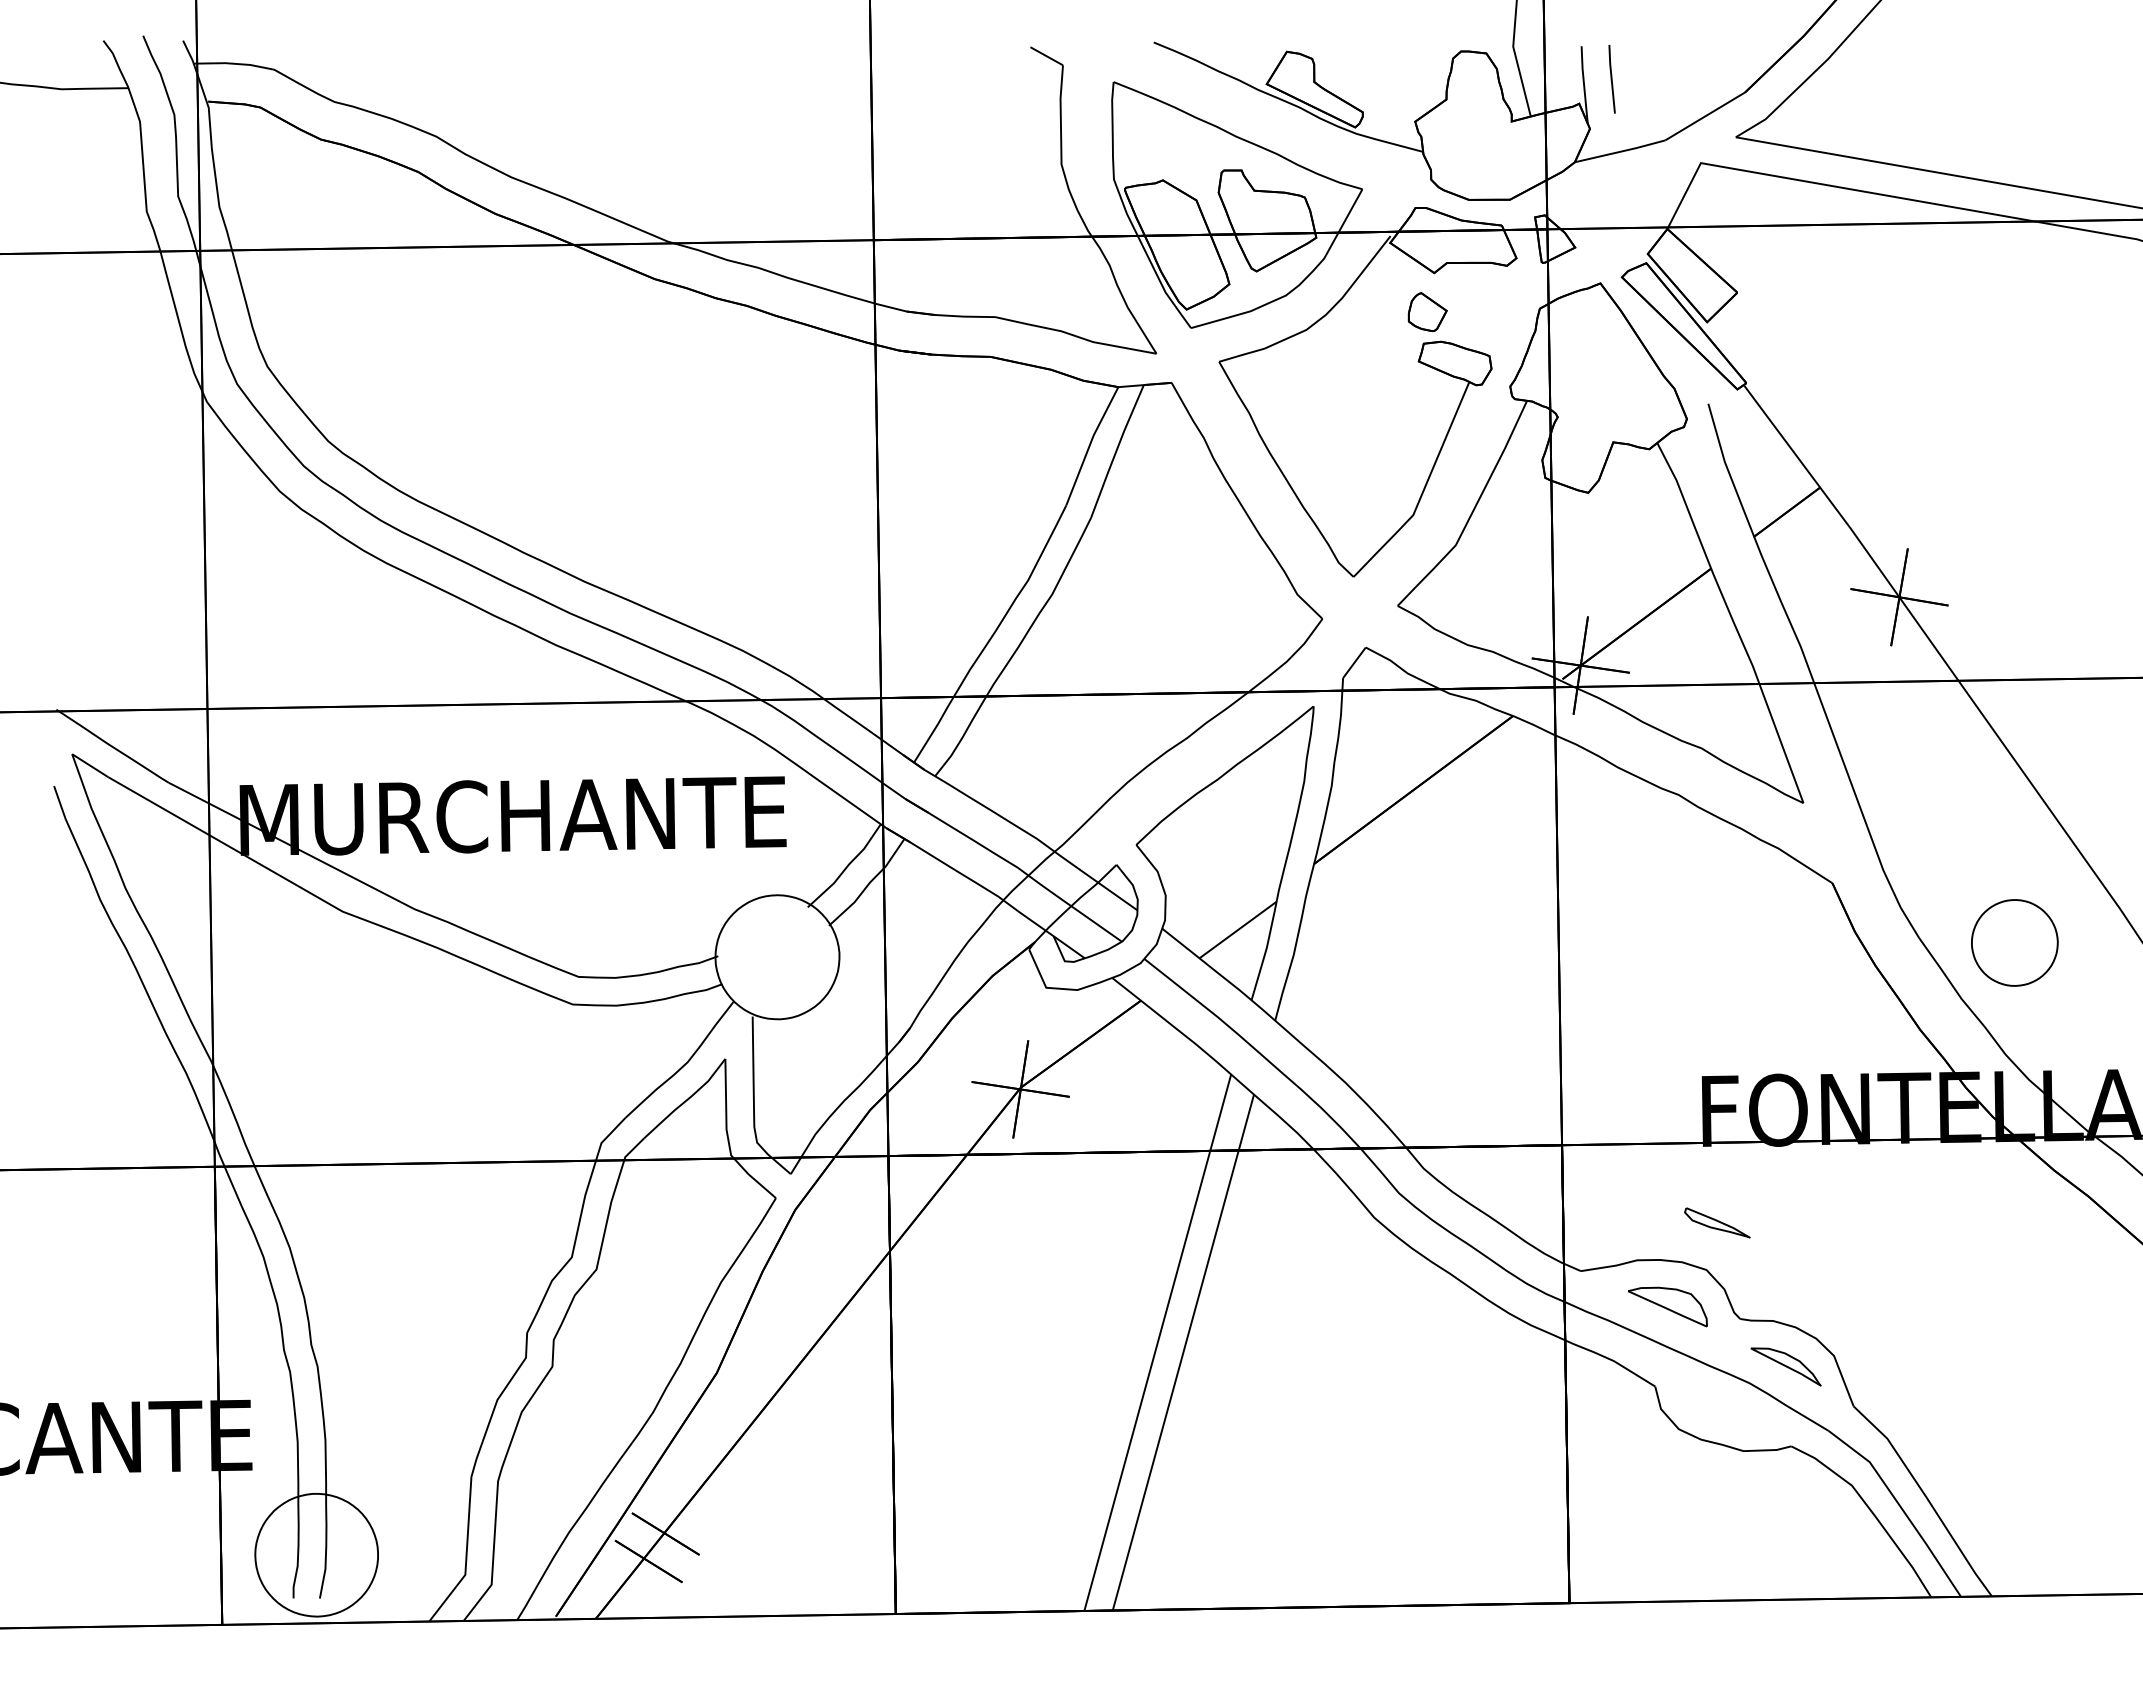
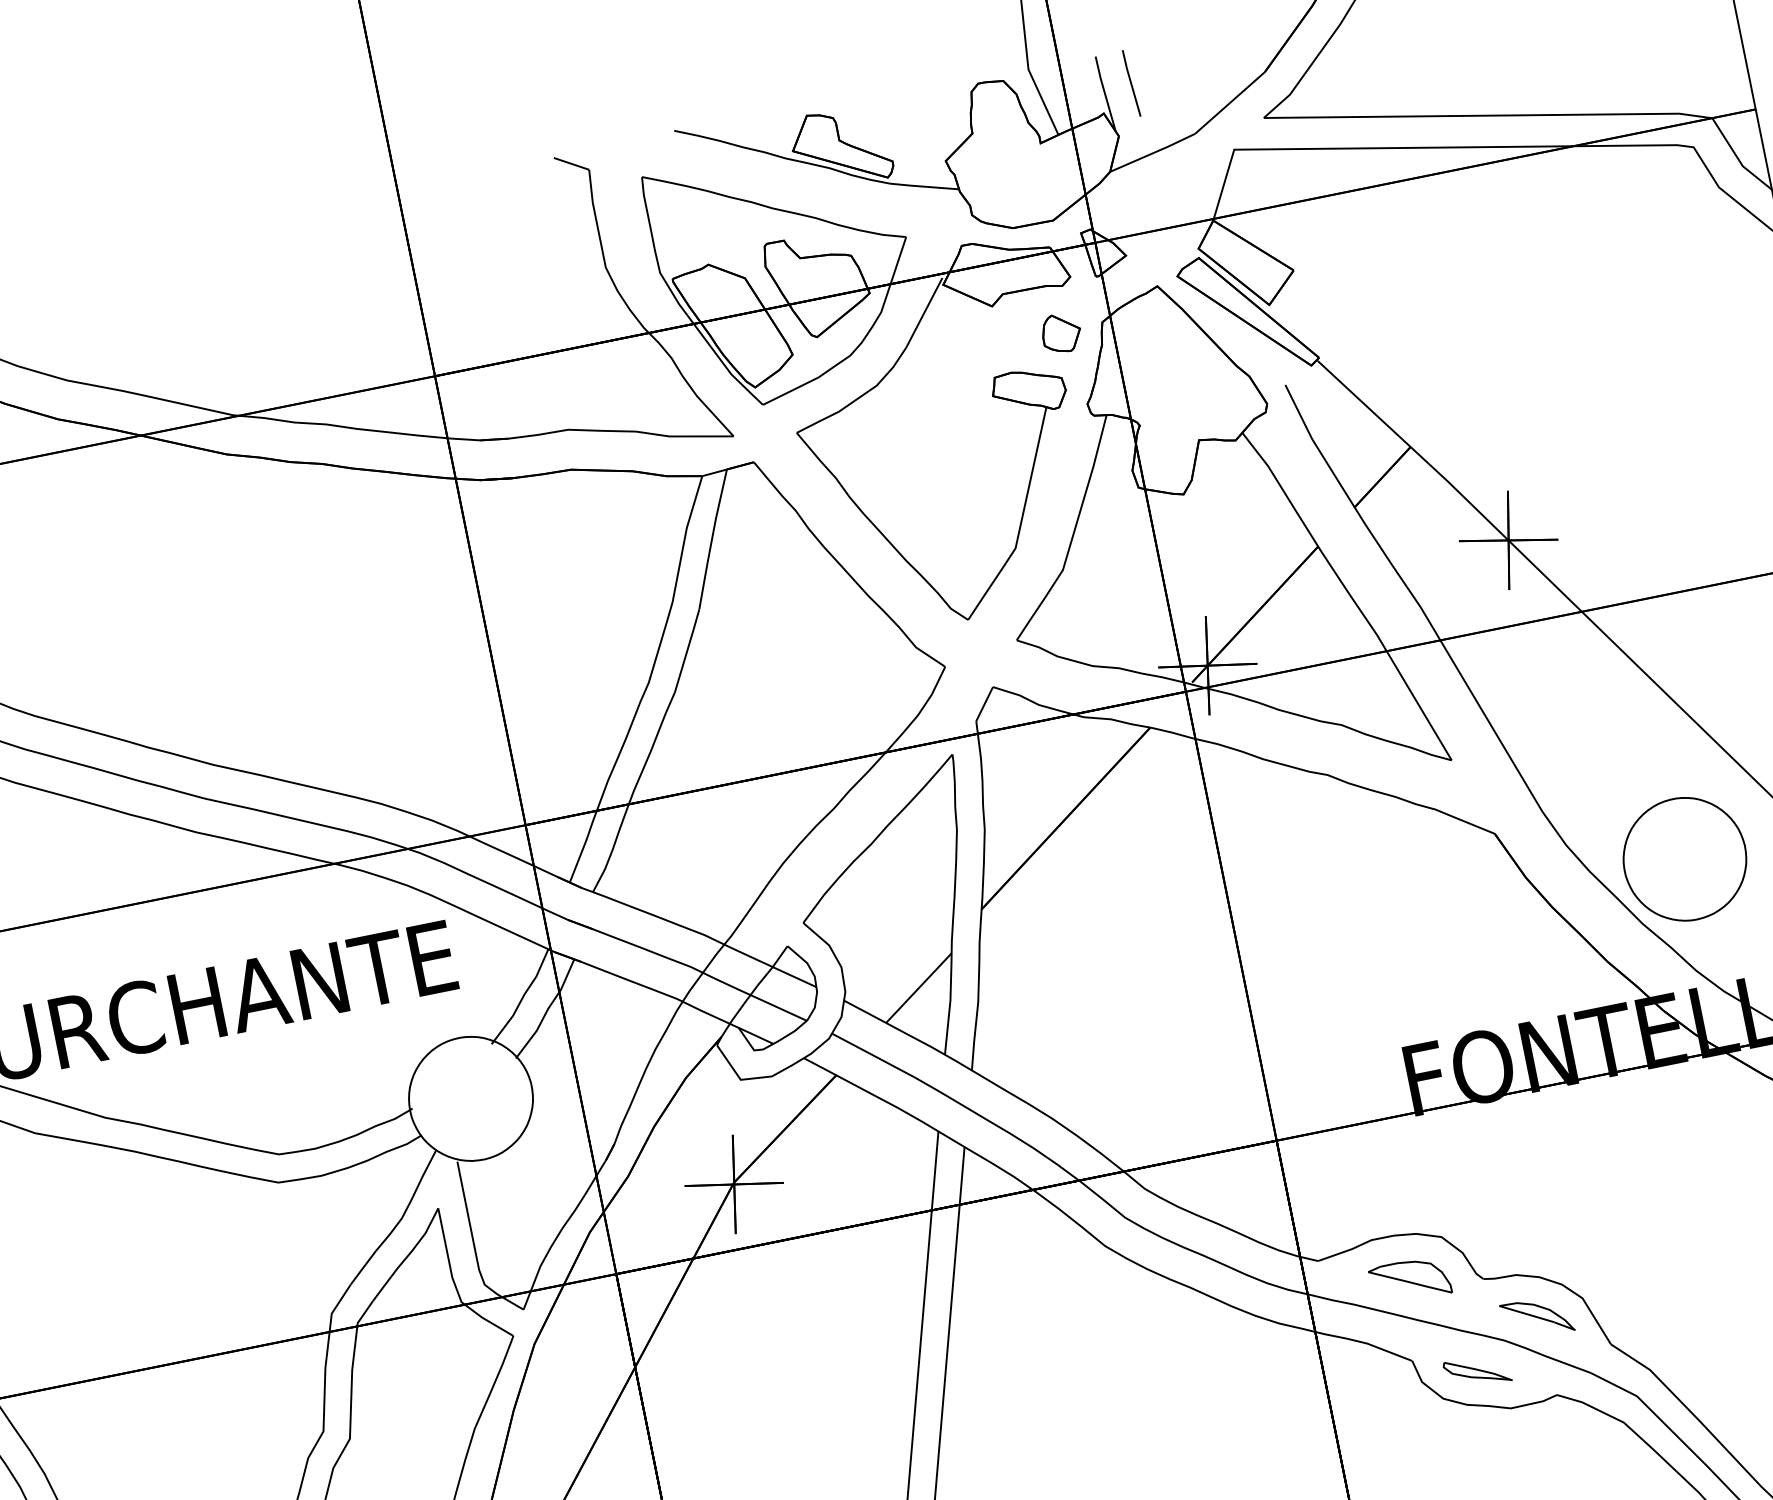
part: (1427, 311) -> (1061, 332), moved
part: (2014, 942) -> (1684, 858), size x1.43
part: (1717, 1222) -> (1477, 1371), moved

